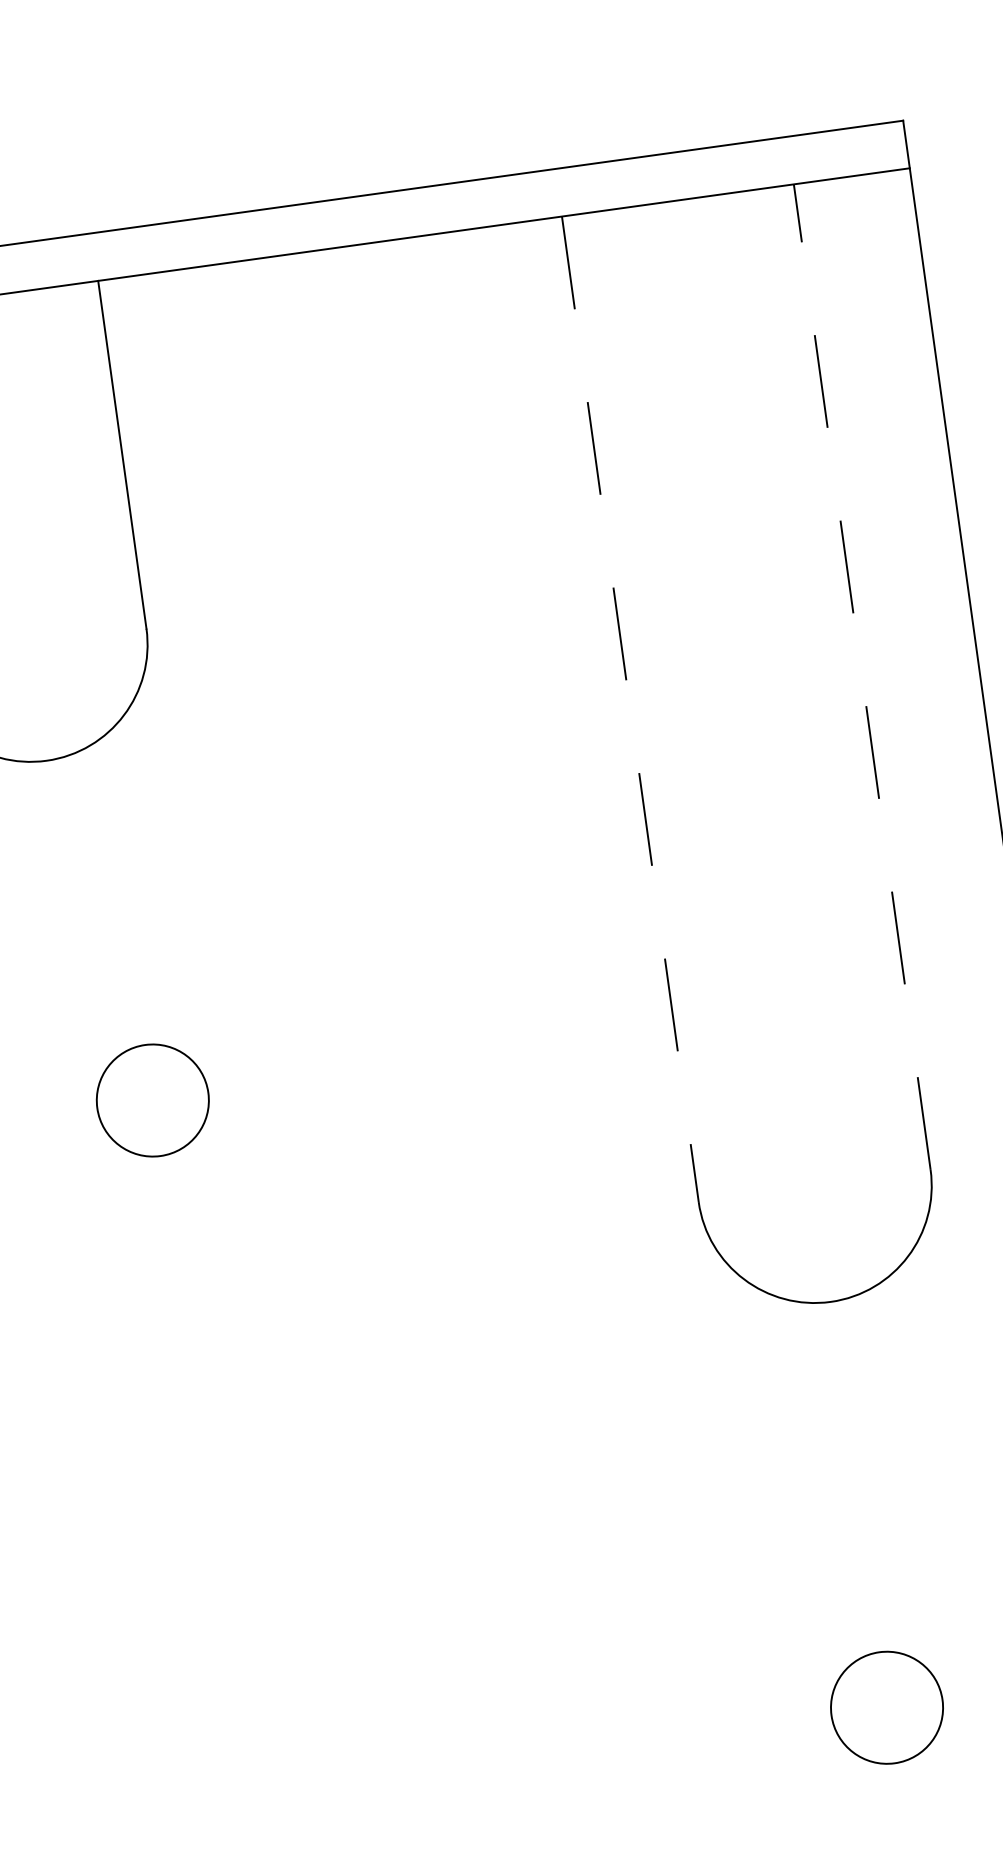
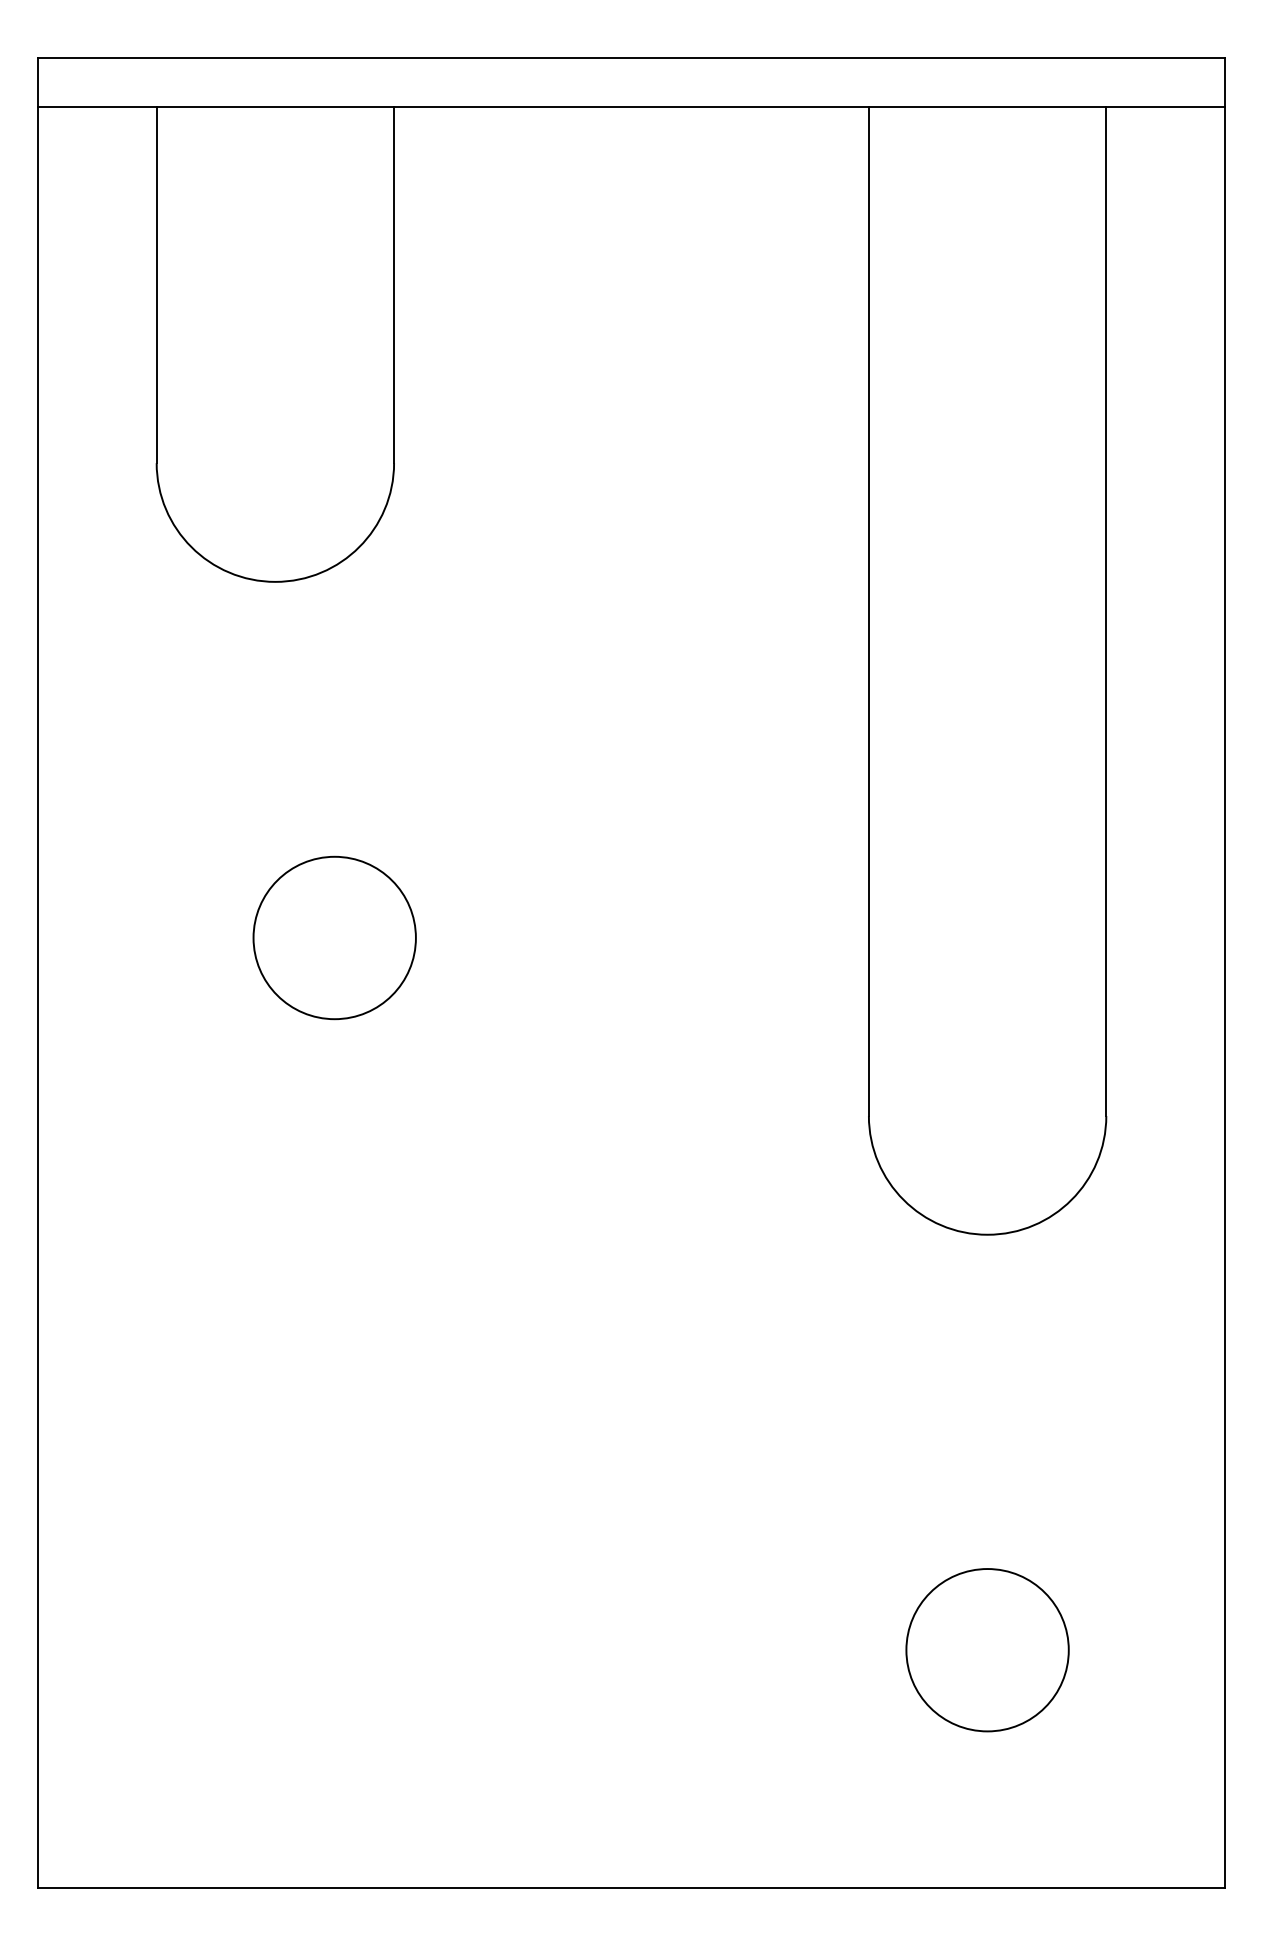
line: (862, 677) -> (1106, 611), dashed -> solid
line: (630, 710) -> (868, 612), dashed -> solid
circle: (152, 1100) -> (334, 937), size x1.43
circle: (887, 1707) -> (987, 1650), size x1.43

